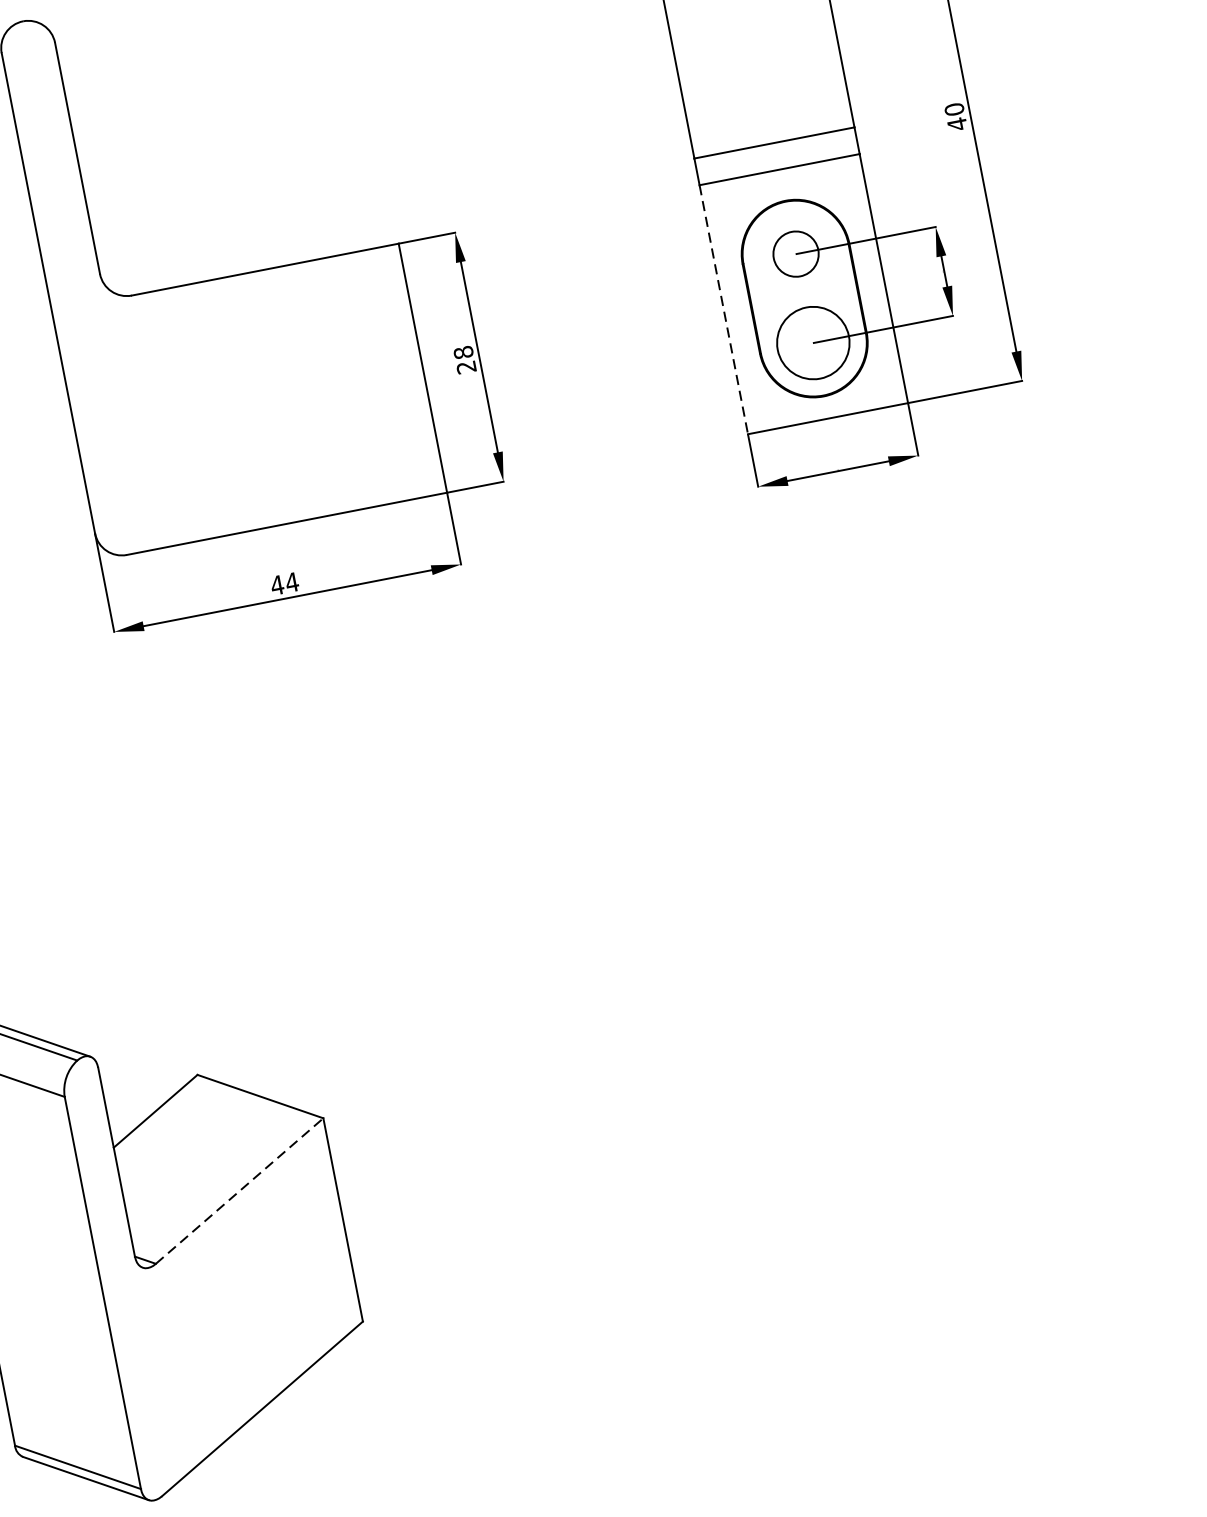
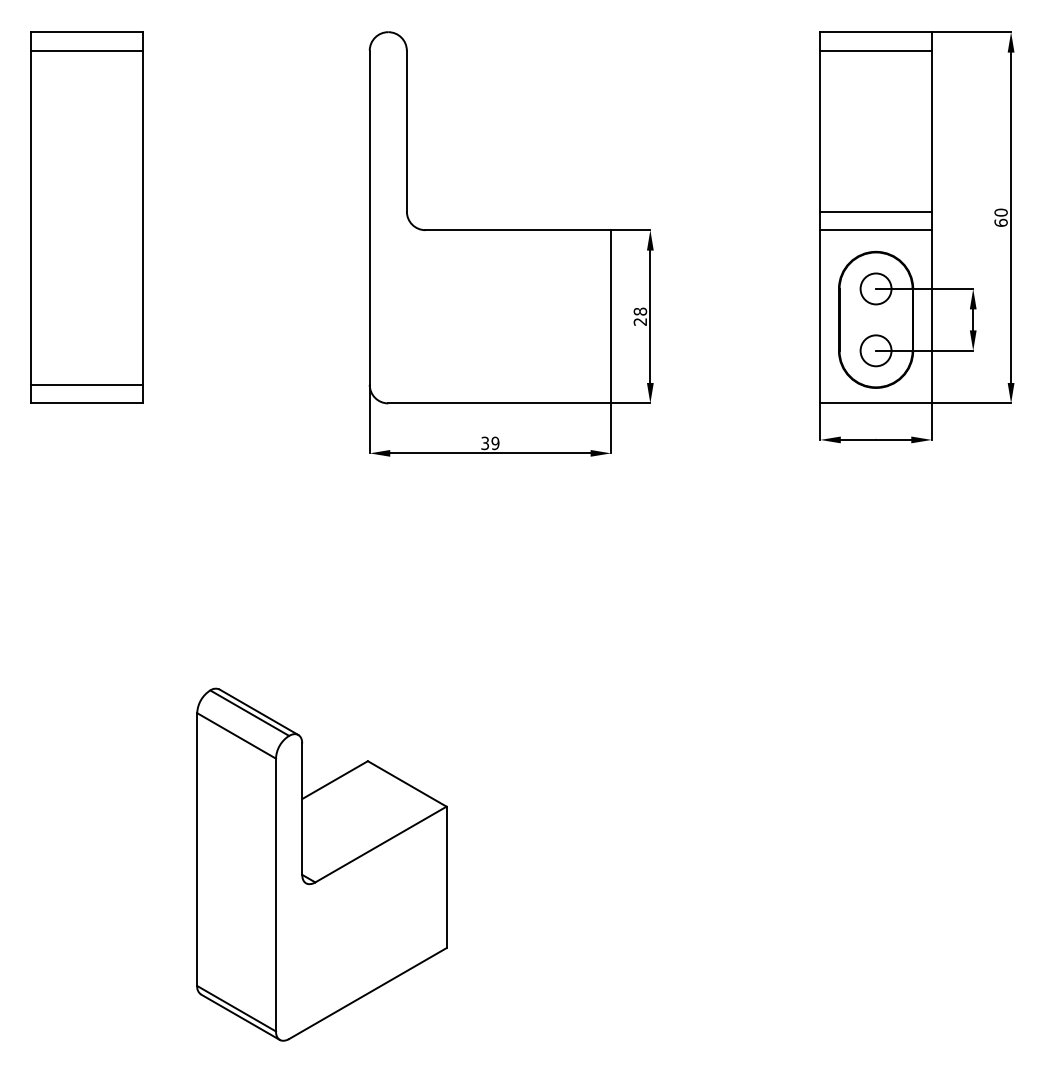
text: (956, 125) -> (1000, 223), 40 -> 60
line: (723, 309) -> (820, 316), dashed -> solid
circle: (812, 342) -> (875, 350), size x0.62
text: (285, 584) -> (490, 443), 44 -> 39
line: (238, 1191) -> (380, 844), dashed -> solid

